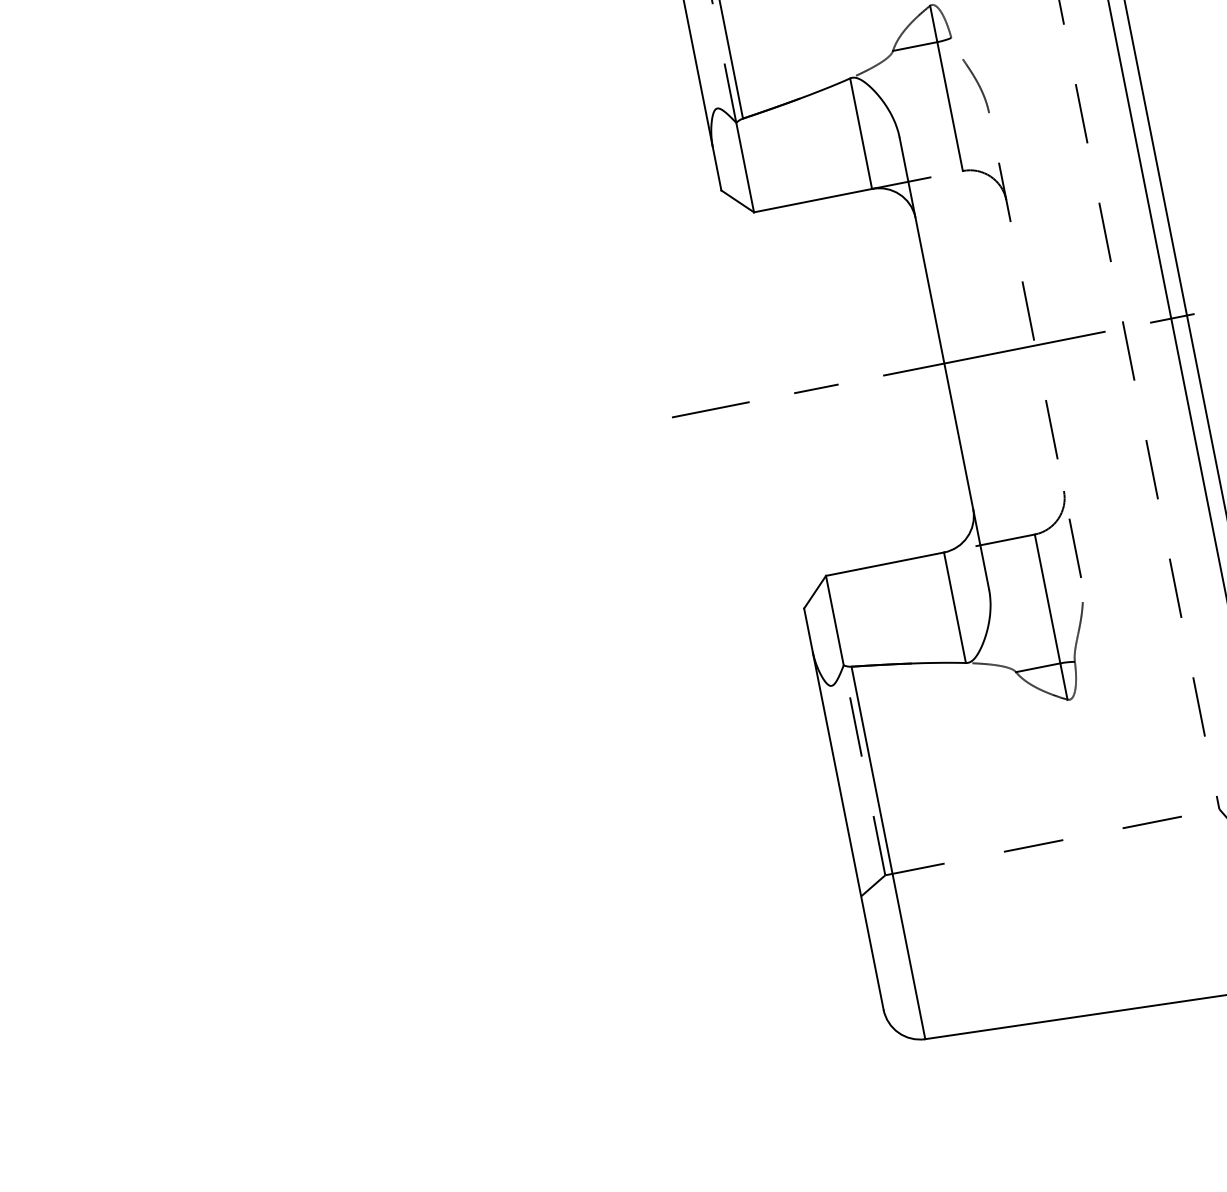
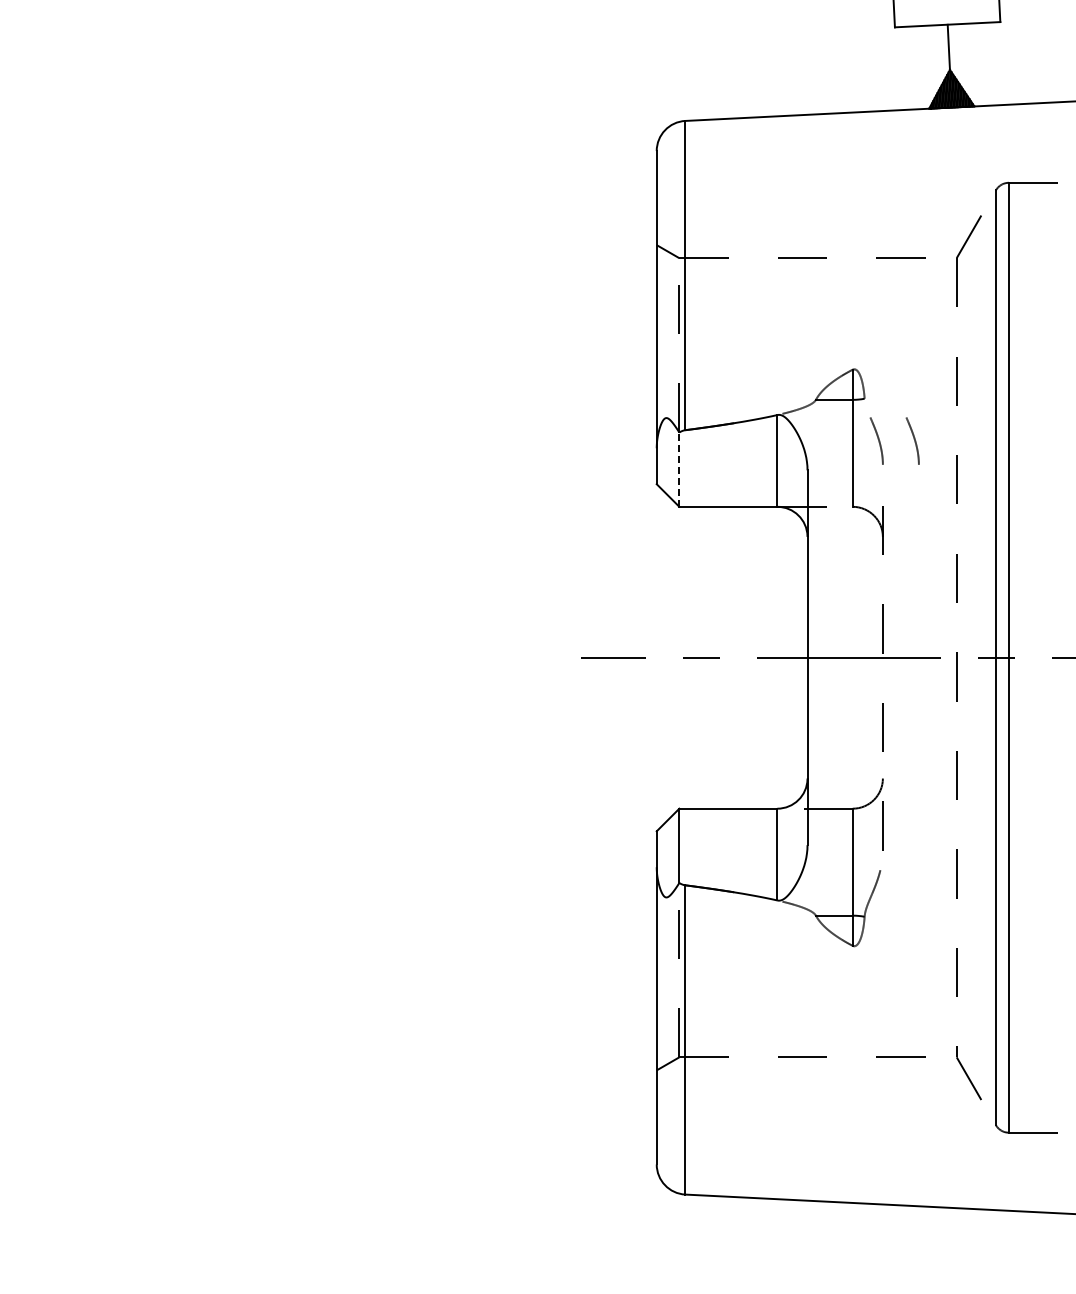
curve: (1019, 75) -> (913, 439), added
line: (745, 167) -> (679, 469), solid -> dashed

